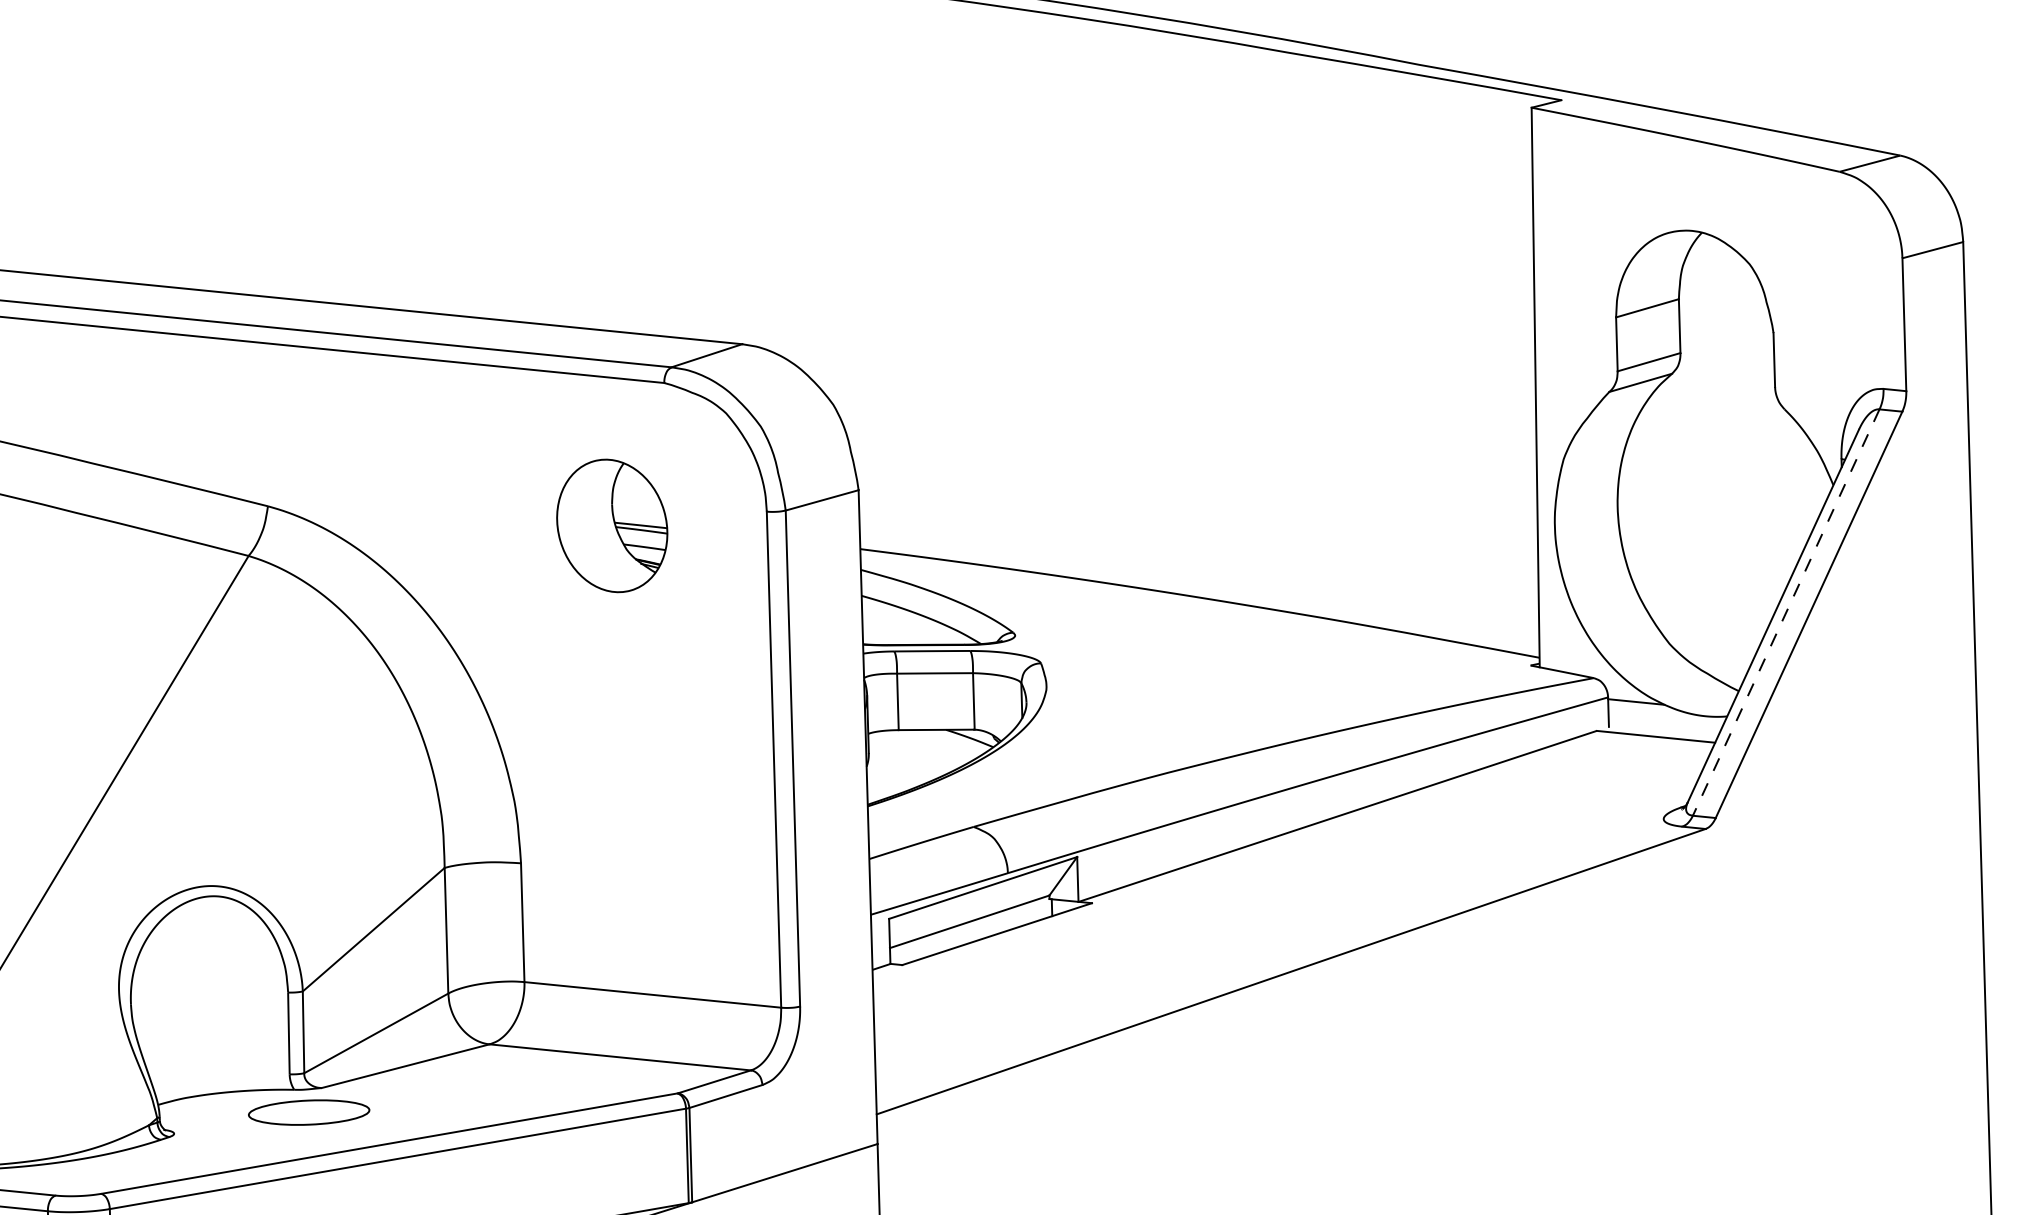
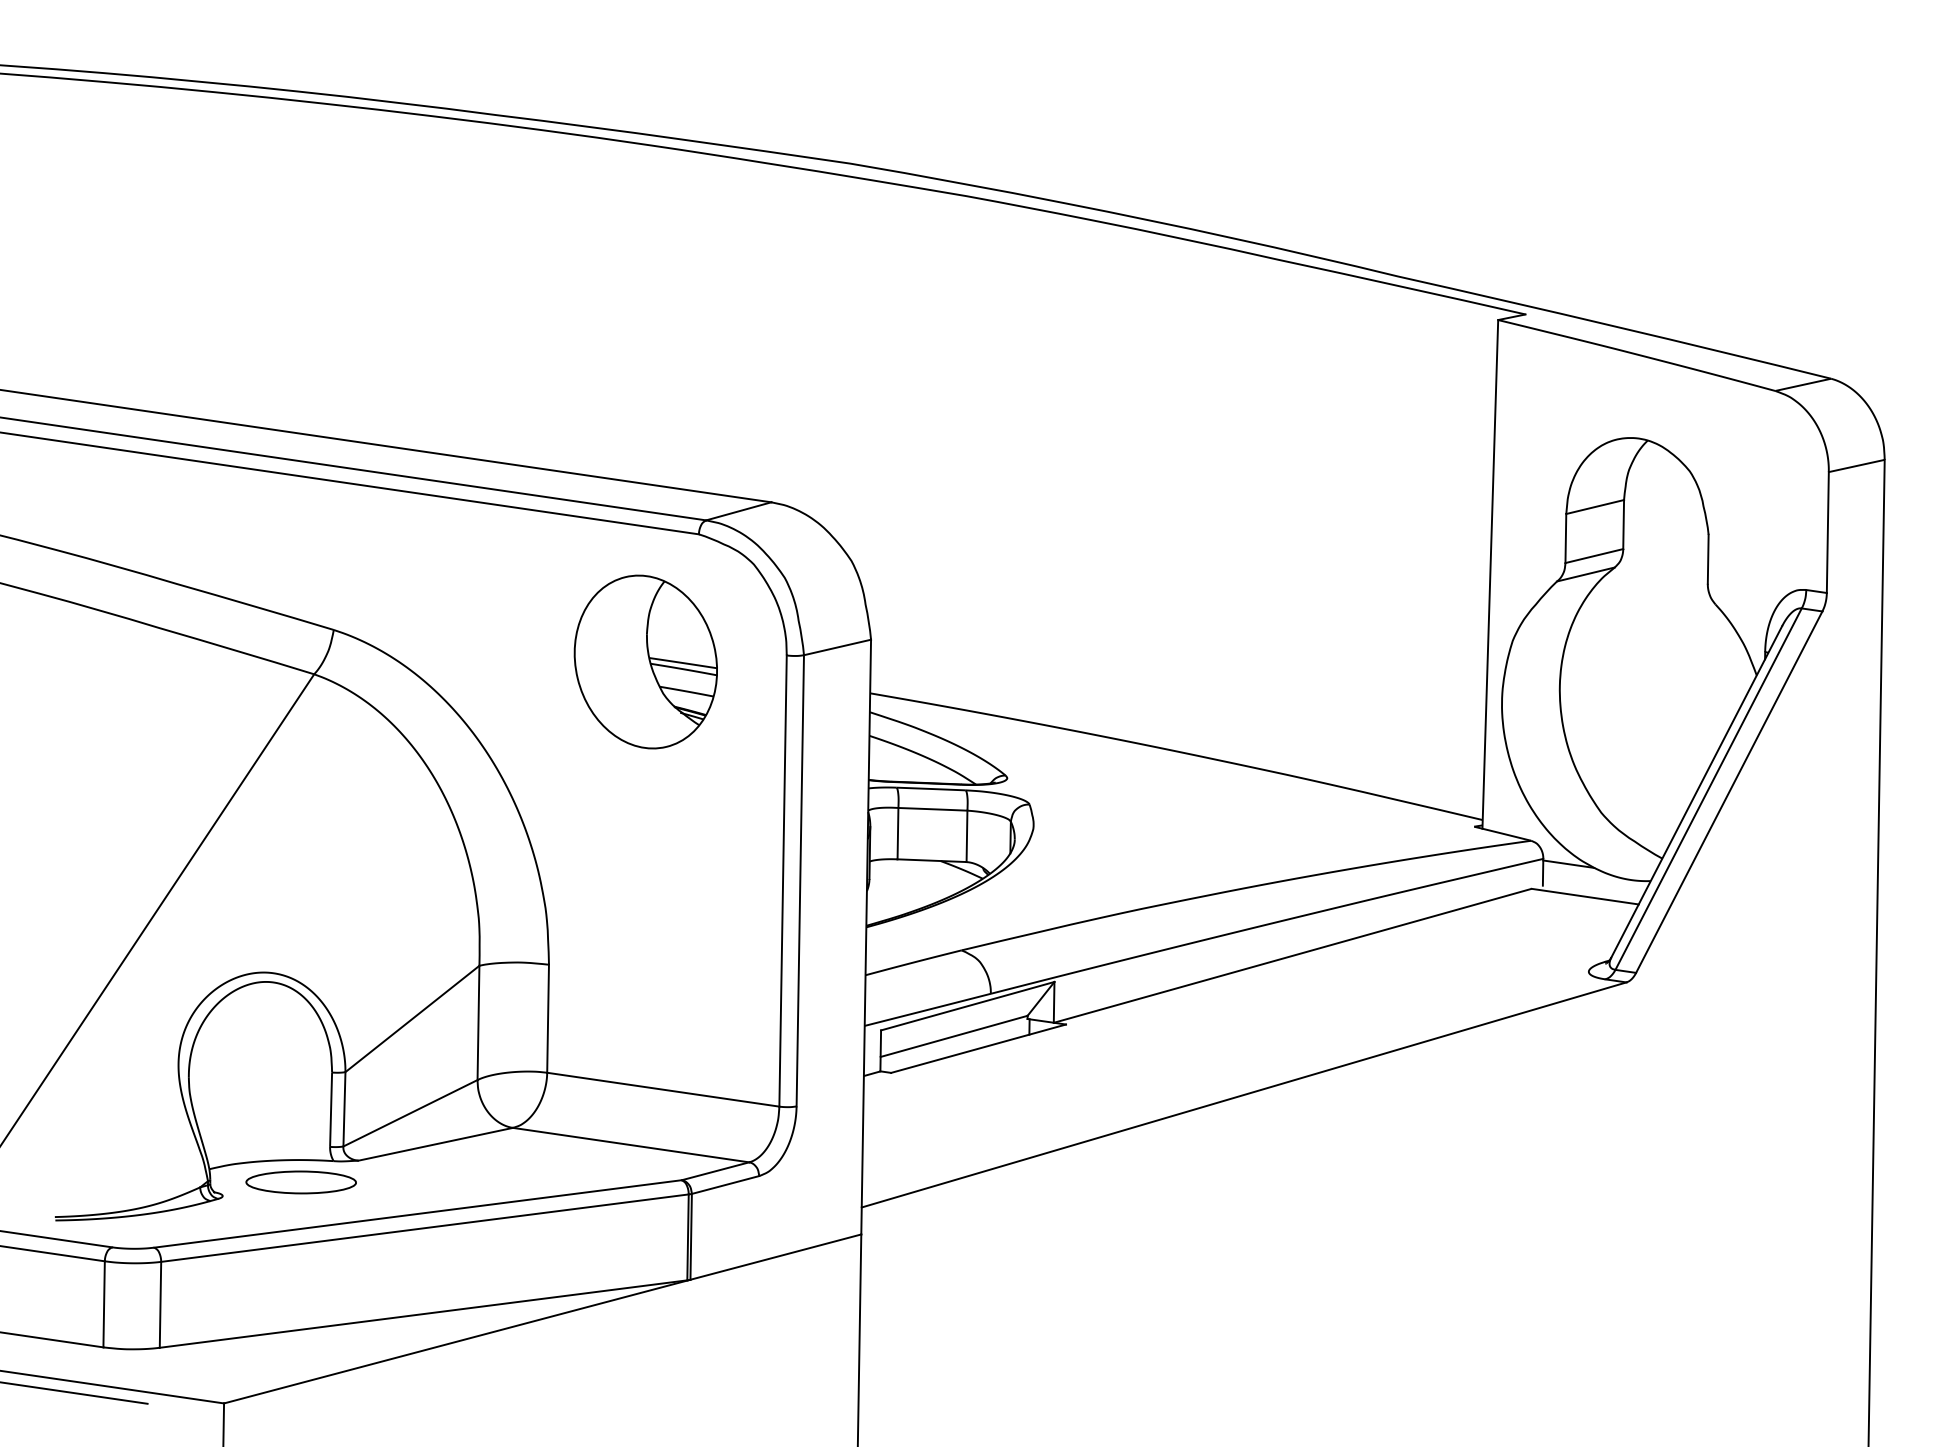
part: (611, 525) -> (645, 661), size x1.43
line: (1786, 612) -> (1708, 789), dashed -> solid
part: (308, 1112) -> (300, 1182), moved

